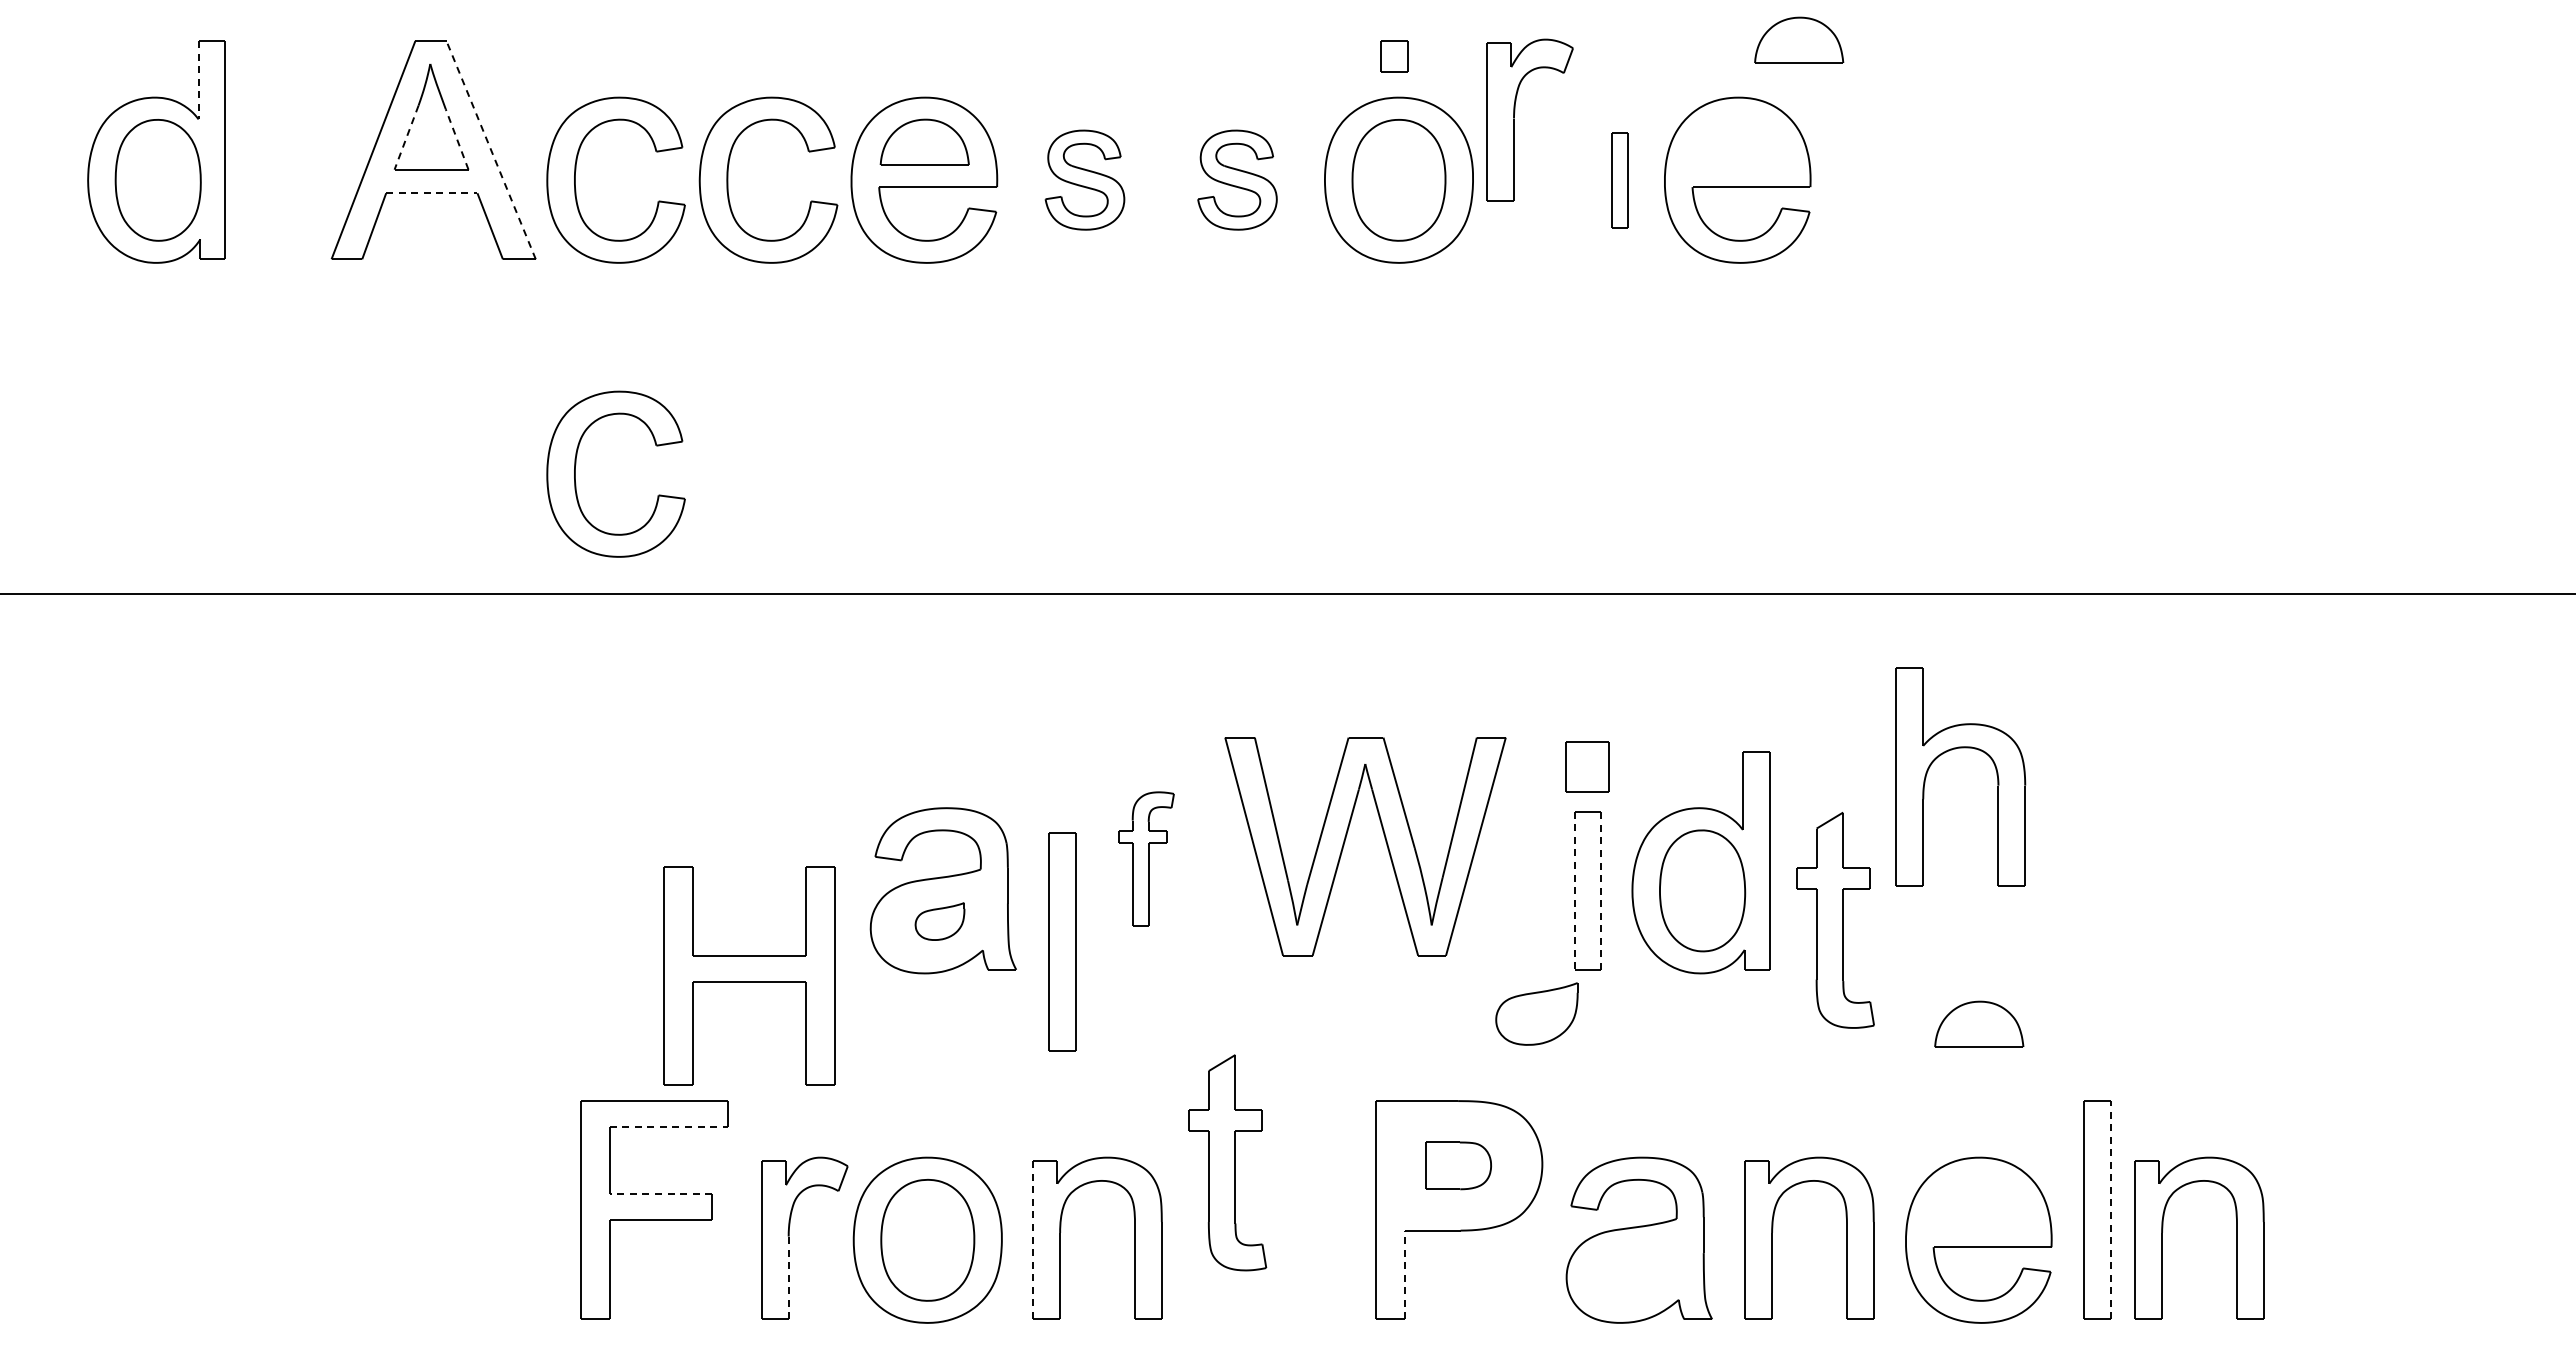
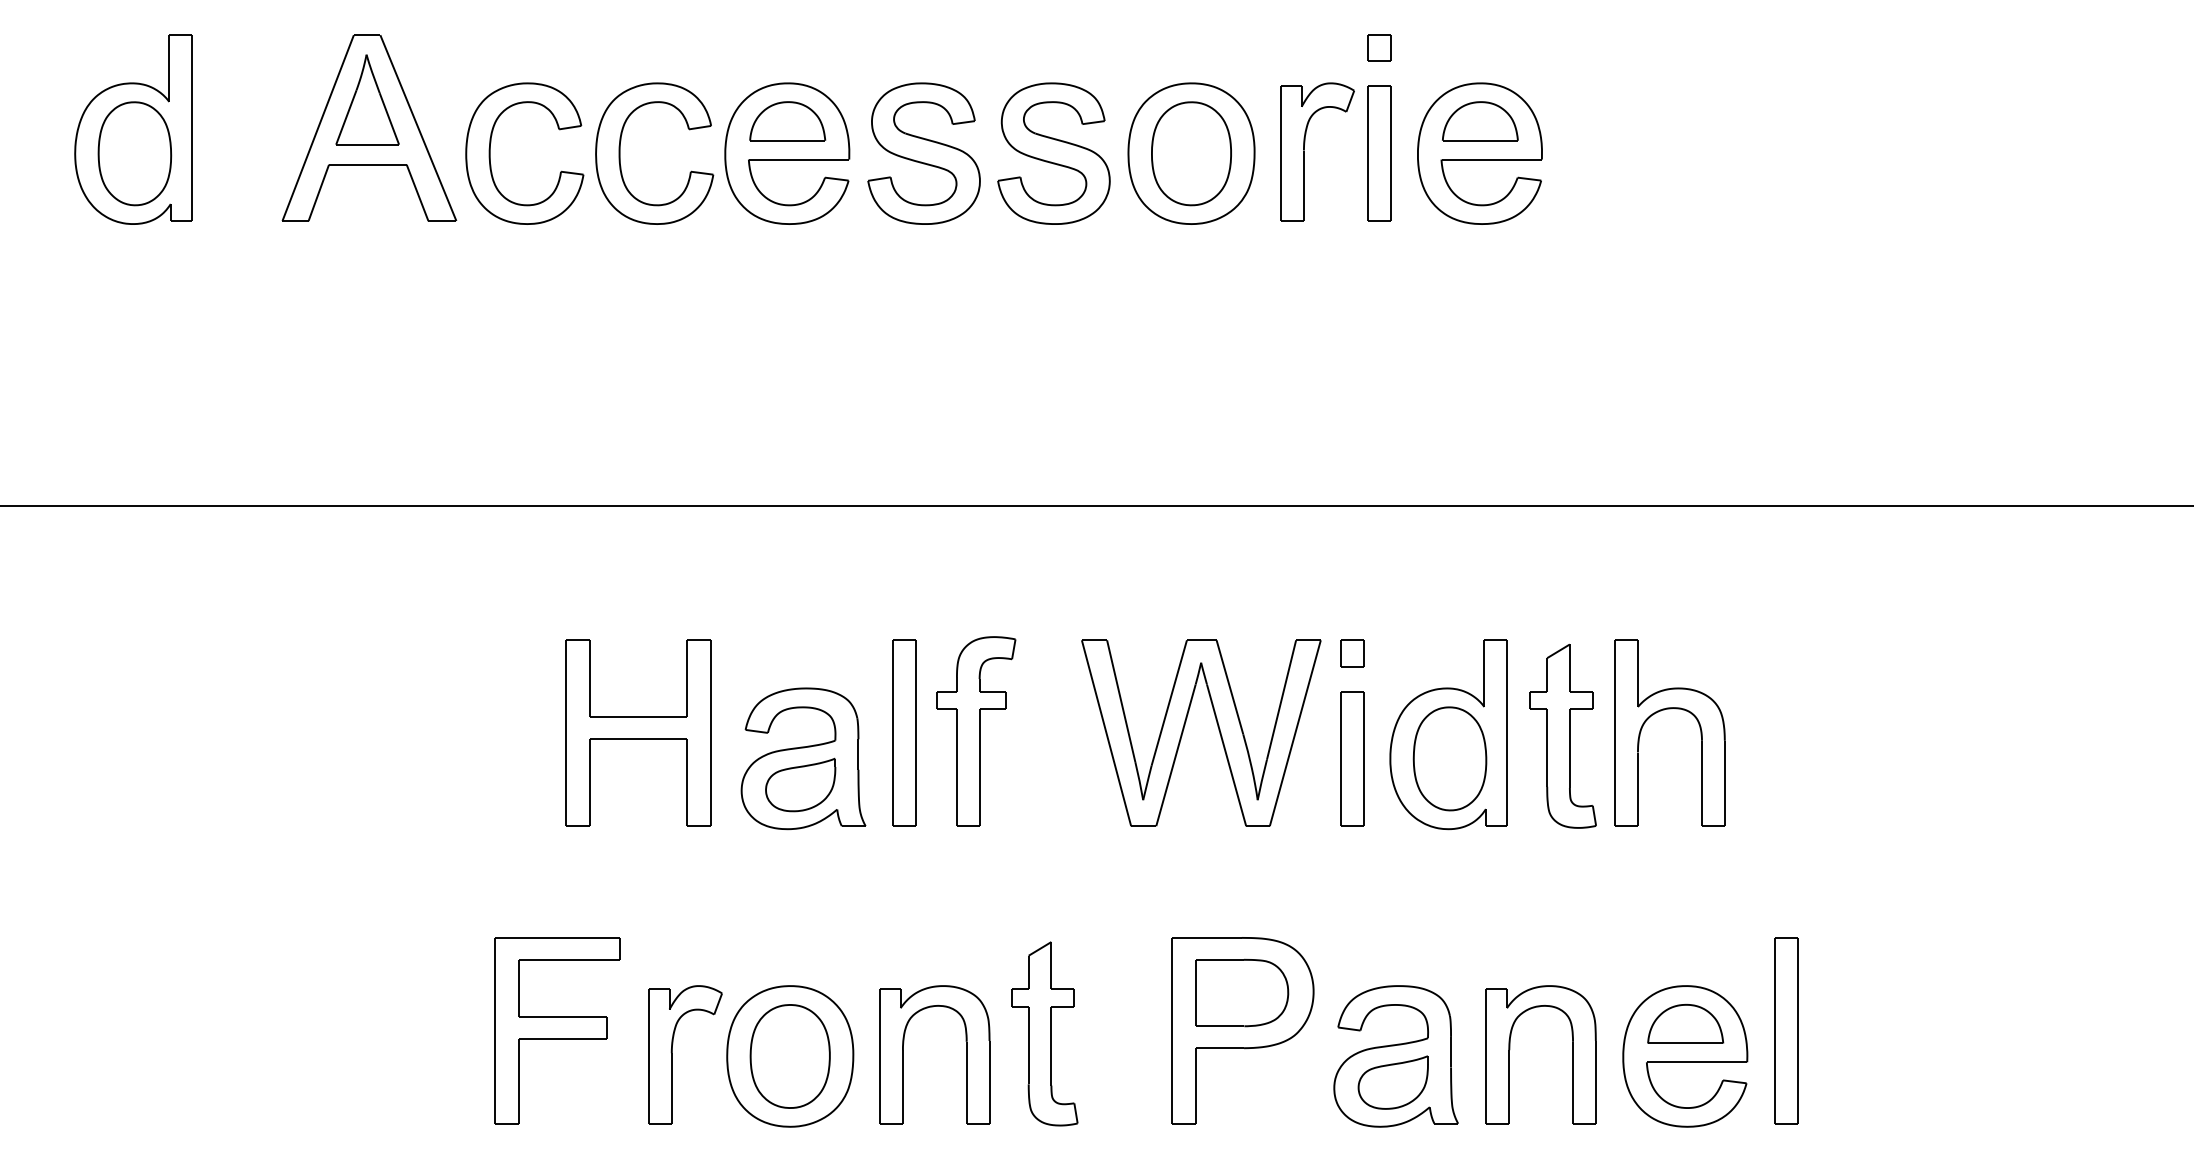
part: (1799, 39) -> (1480, 120), moved
part: (1394, 56) -> (1379, 48), moved
line: (198, 80) -> (169, 68), dashed -> solid
part: (1514, 119) -> (1304, 151), moved
line: (406, 138) -> (346, 118), dashed -> solid
line: (456, 139) -> (388, 119), dashed -> solid
line: (491, 150) -> (418, 128), dashed -> solid
part: (1084, 179) -> (923, 153), size x1.67
part: (1237, 179) -> (1053, 153), size x1.67
part: (1619, 179) -> (1379, 153), size x1.67
line: (431, 193) -> (367, 164), dashed -> solid
part: (575, 473) -> (490, 403), removed
part: (1952, 750) -> (1662, 710), moved
part: (1587, 766) -> (1352, 652), size x0.62
part: (1345, 842) -> (1184, 729), moved
part: (1146, 858) -> (976, 731), size x1.67
line: (1601, 890) -> (1363, 758), dashed -> solid
line: (1574, 891) -> (1340, 759), dashed -> solid
part: (1835, 920) -> (1563, 736), moved
part: (939, 921) -> (800, 784), size x1.67
part: (1062, 941) -> (904, 733), moved
part: (749, 975) -> (638, 733), moved
part: (1536, 1013) -> (1392, 1082), moved
part: (1979, 1023) -> (1685, 1023), moved
line: (669, 1126) -> (570, 959), dashed -> solid
part: (1227, 1162) -> (1044, 1033), moved
part: (1458, 1165) -> (1242, 992), size x1.67
line: (660, 1194) -> (562, 1017), dashed -> solid
line: (2110, 1209) -> (1797, 1030), dashed -> solid
part: (2162, 1237) -> (1841, 1054), removed
line: (1033, 1240) -> (880, 1056), dashed -> solid
line: (1404, 1274) -> (1196, 1085), dashed -> solid
line: (788, 1277) -> (671, 1088), dashed -> solid

